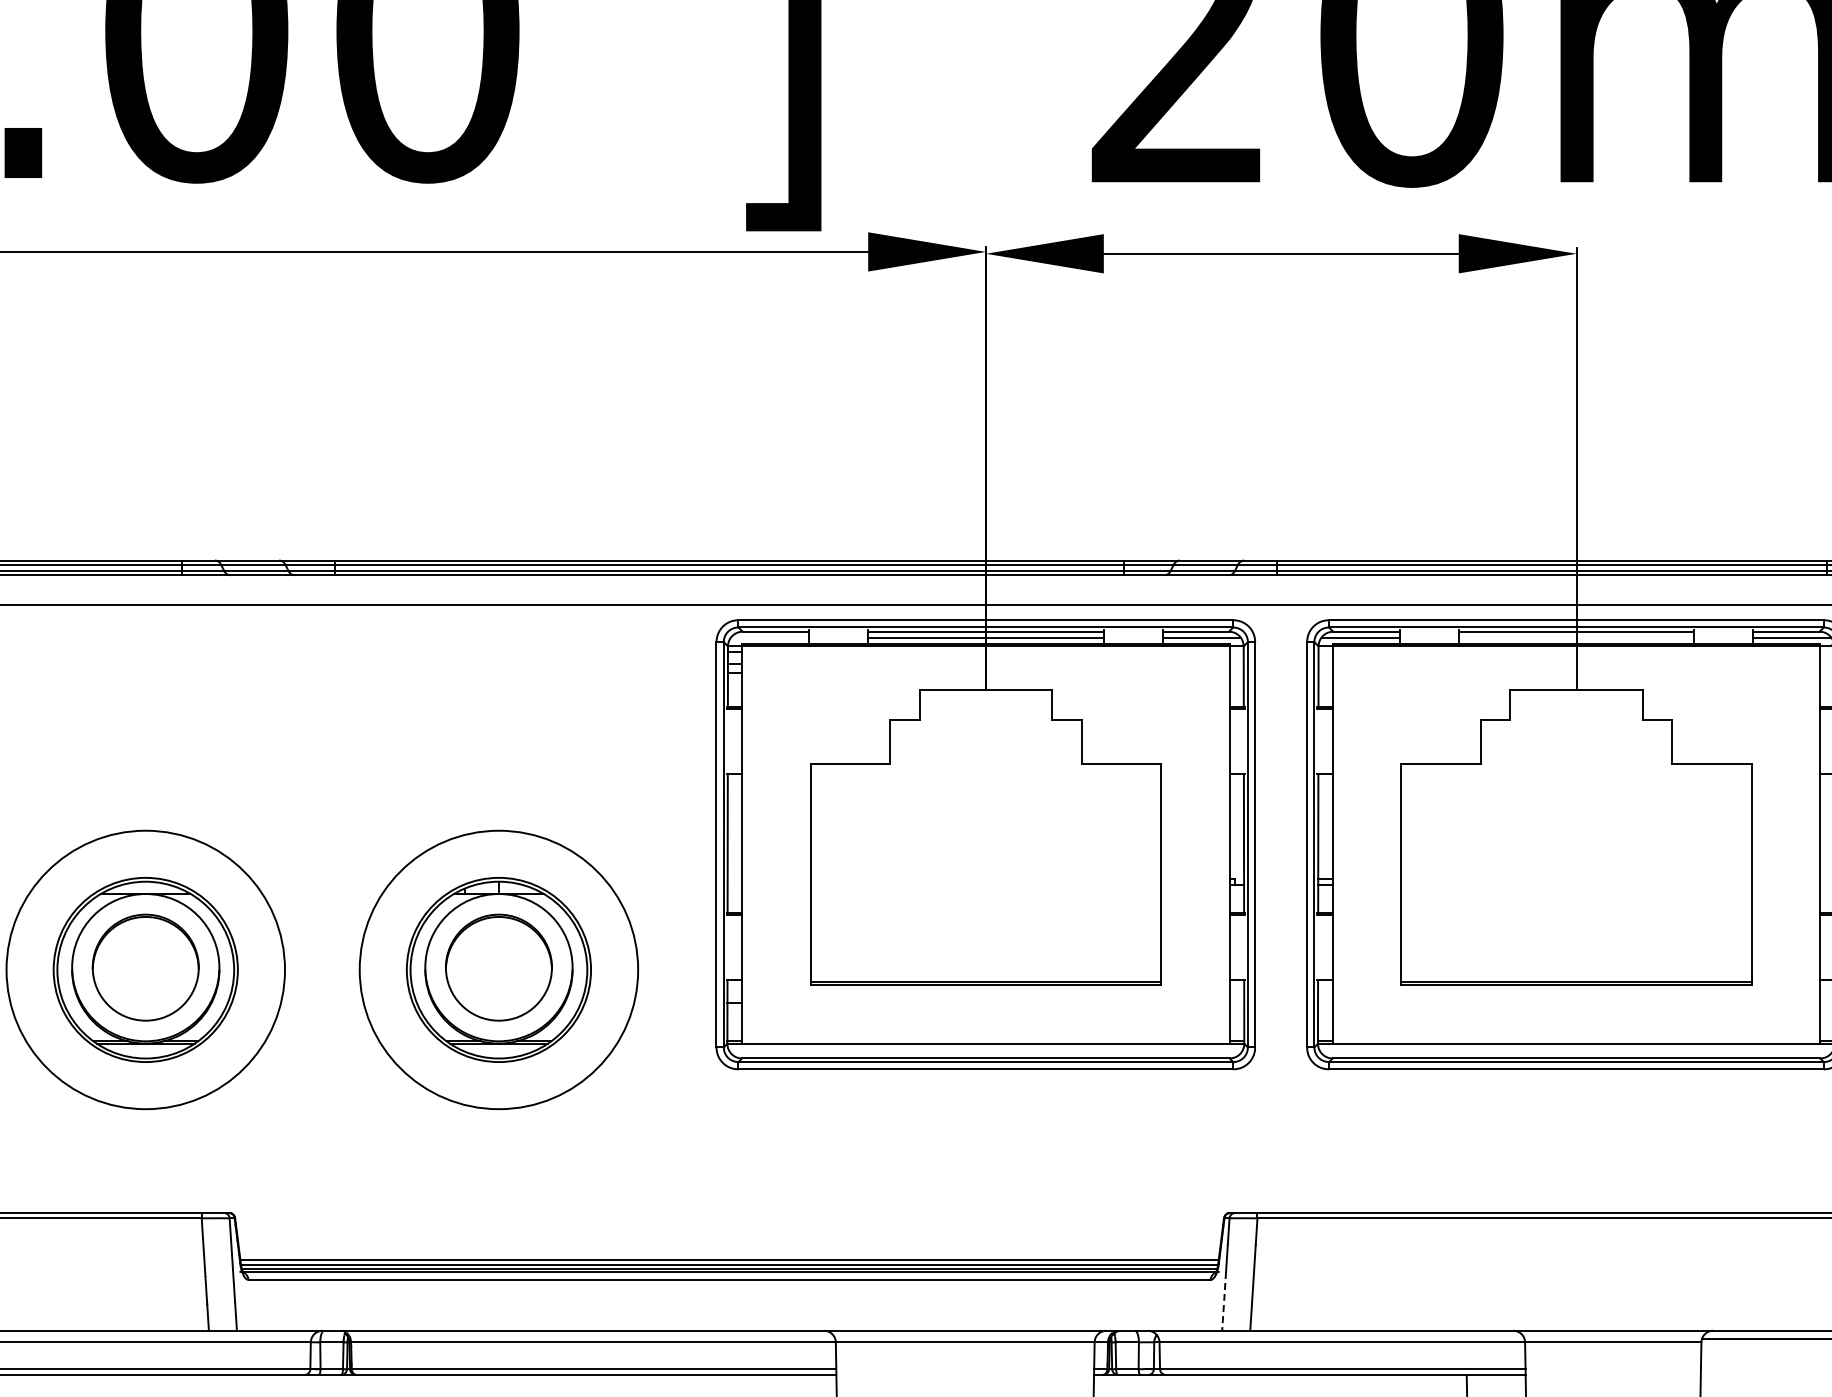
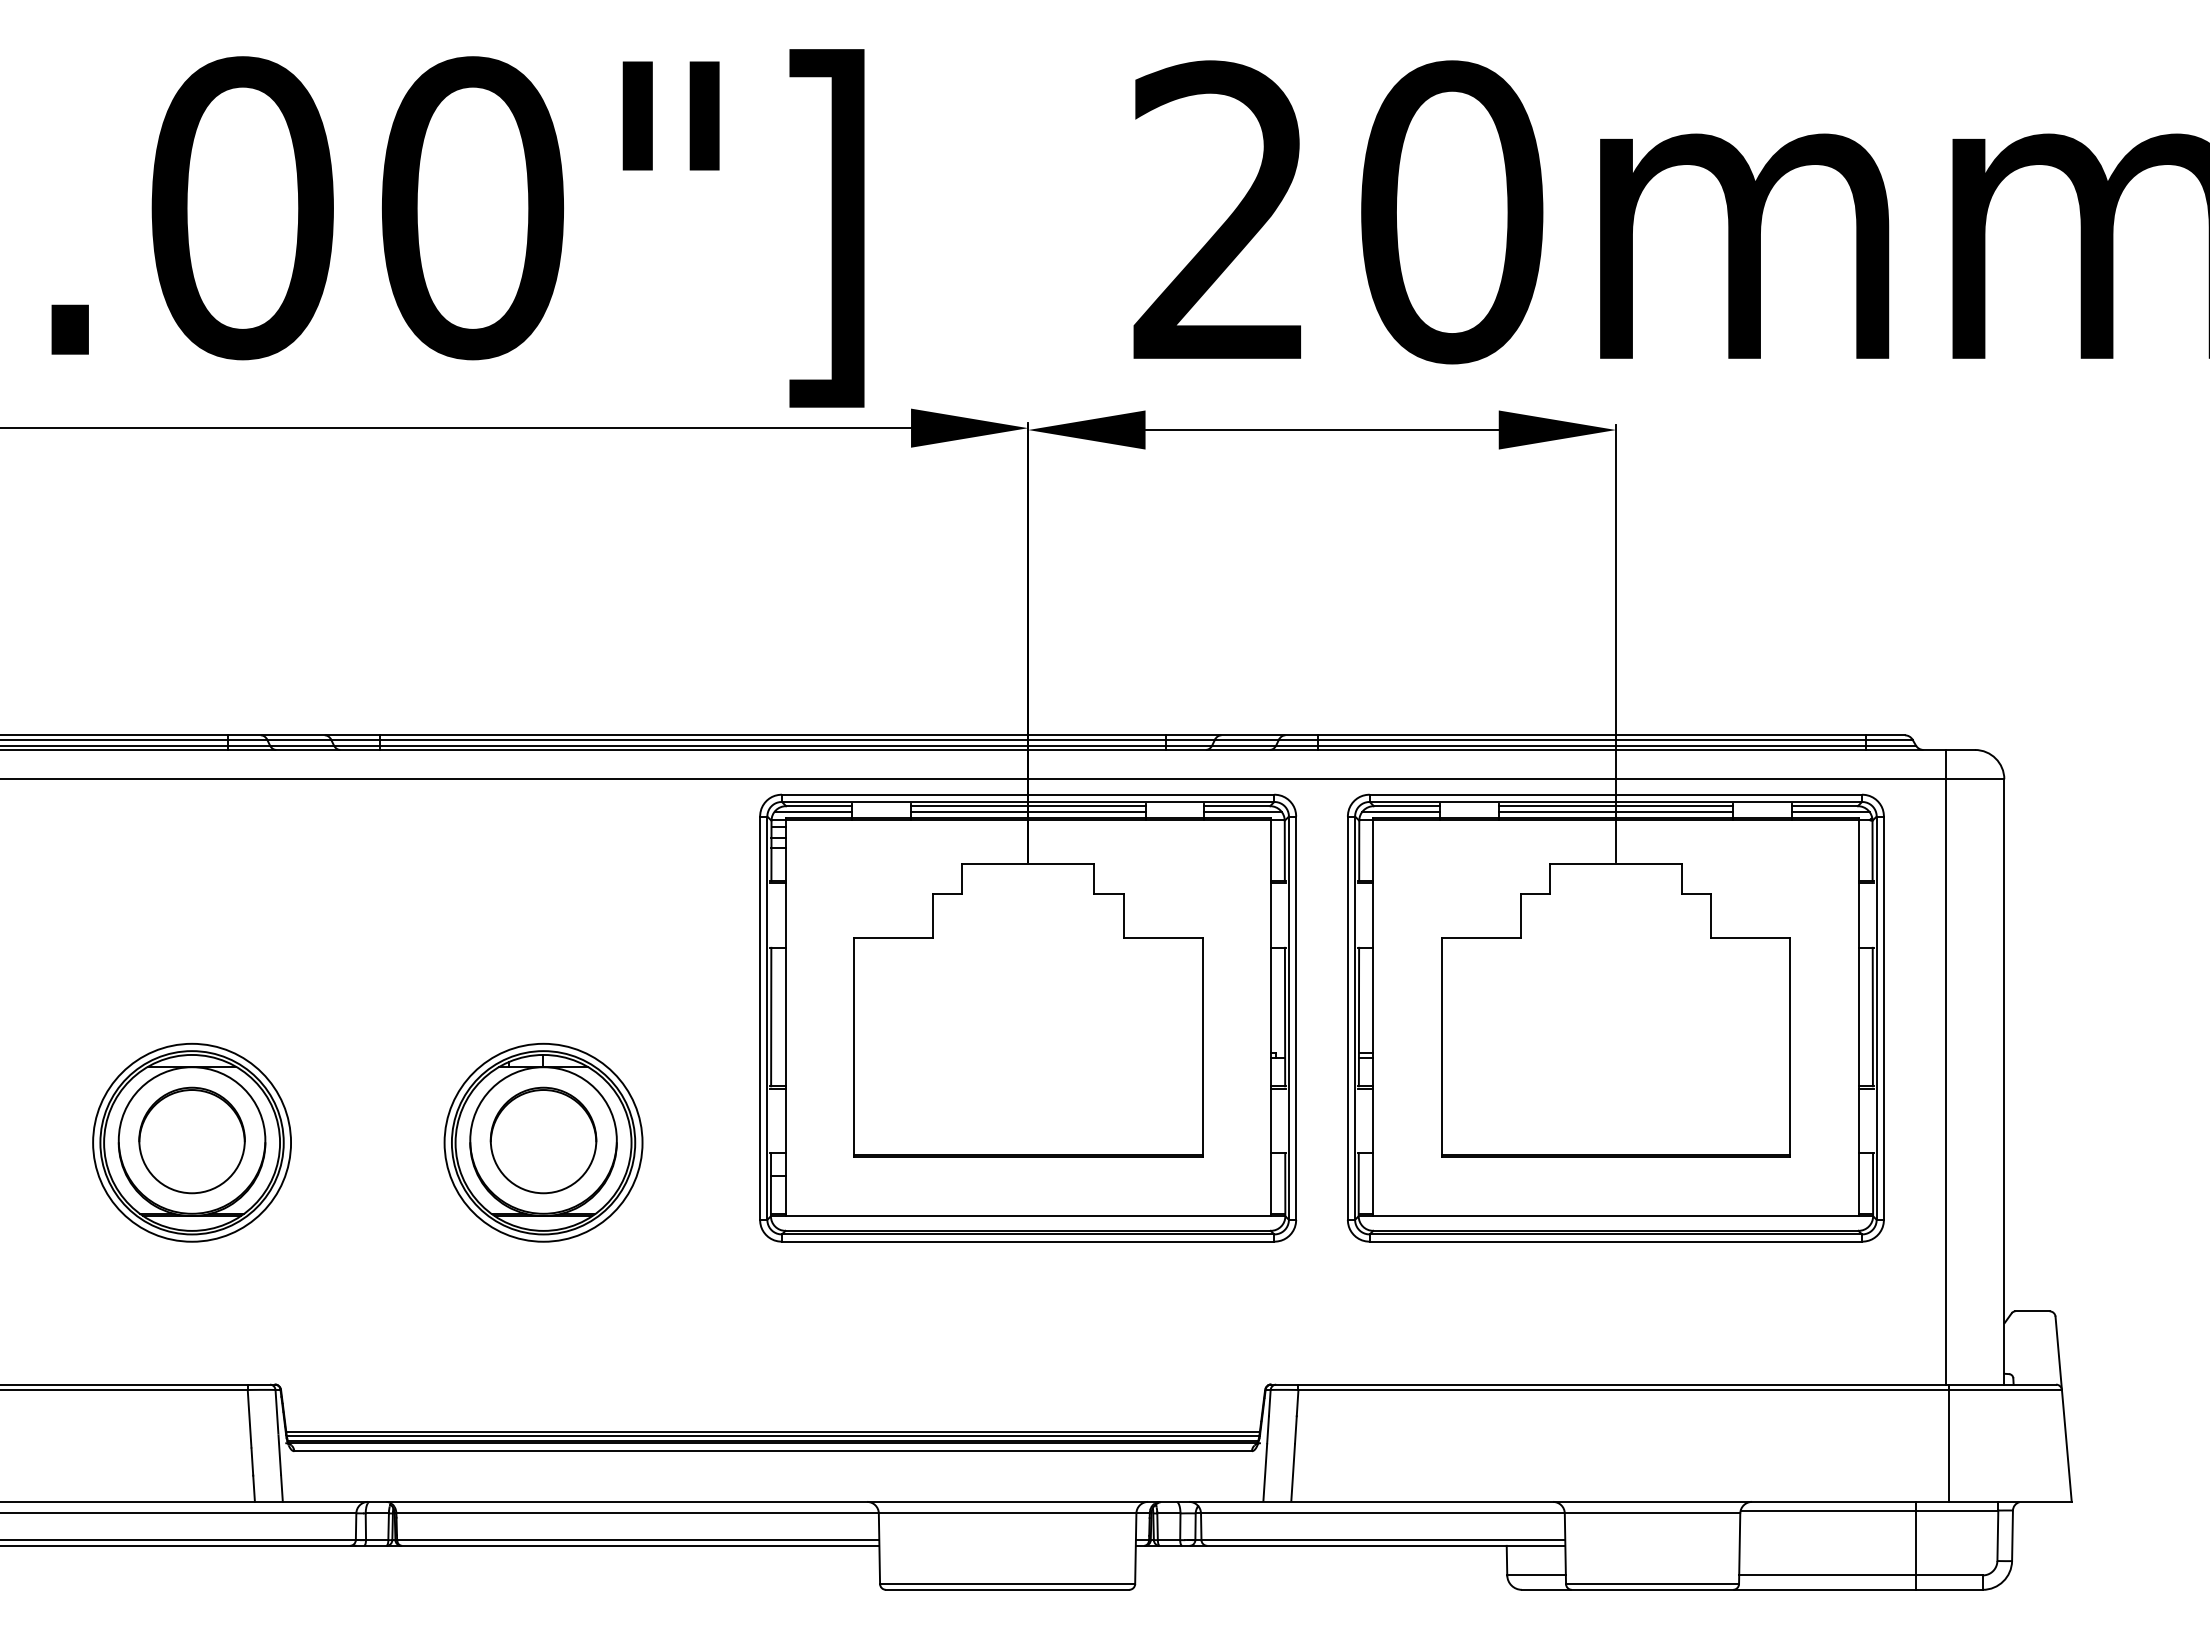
line: (770, 638) -> (813, 812), added
line: (1576, 638) -> (1615, 812), added
circle: (146, 969) -> (192, 1142), size x0.71
circle: (498, 969) -> (543, 1142), size x0.71
line: (1224, 1301) -> (1265, 1472), dashed -> solid

